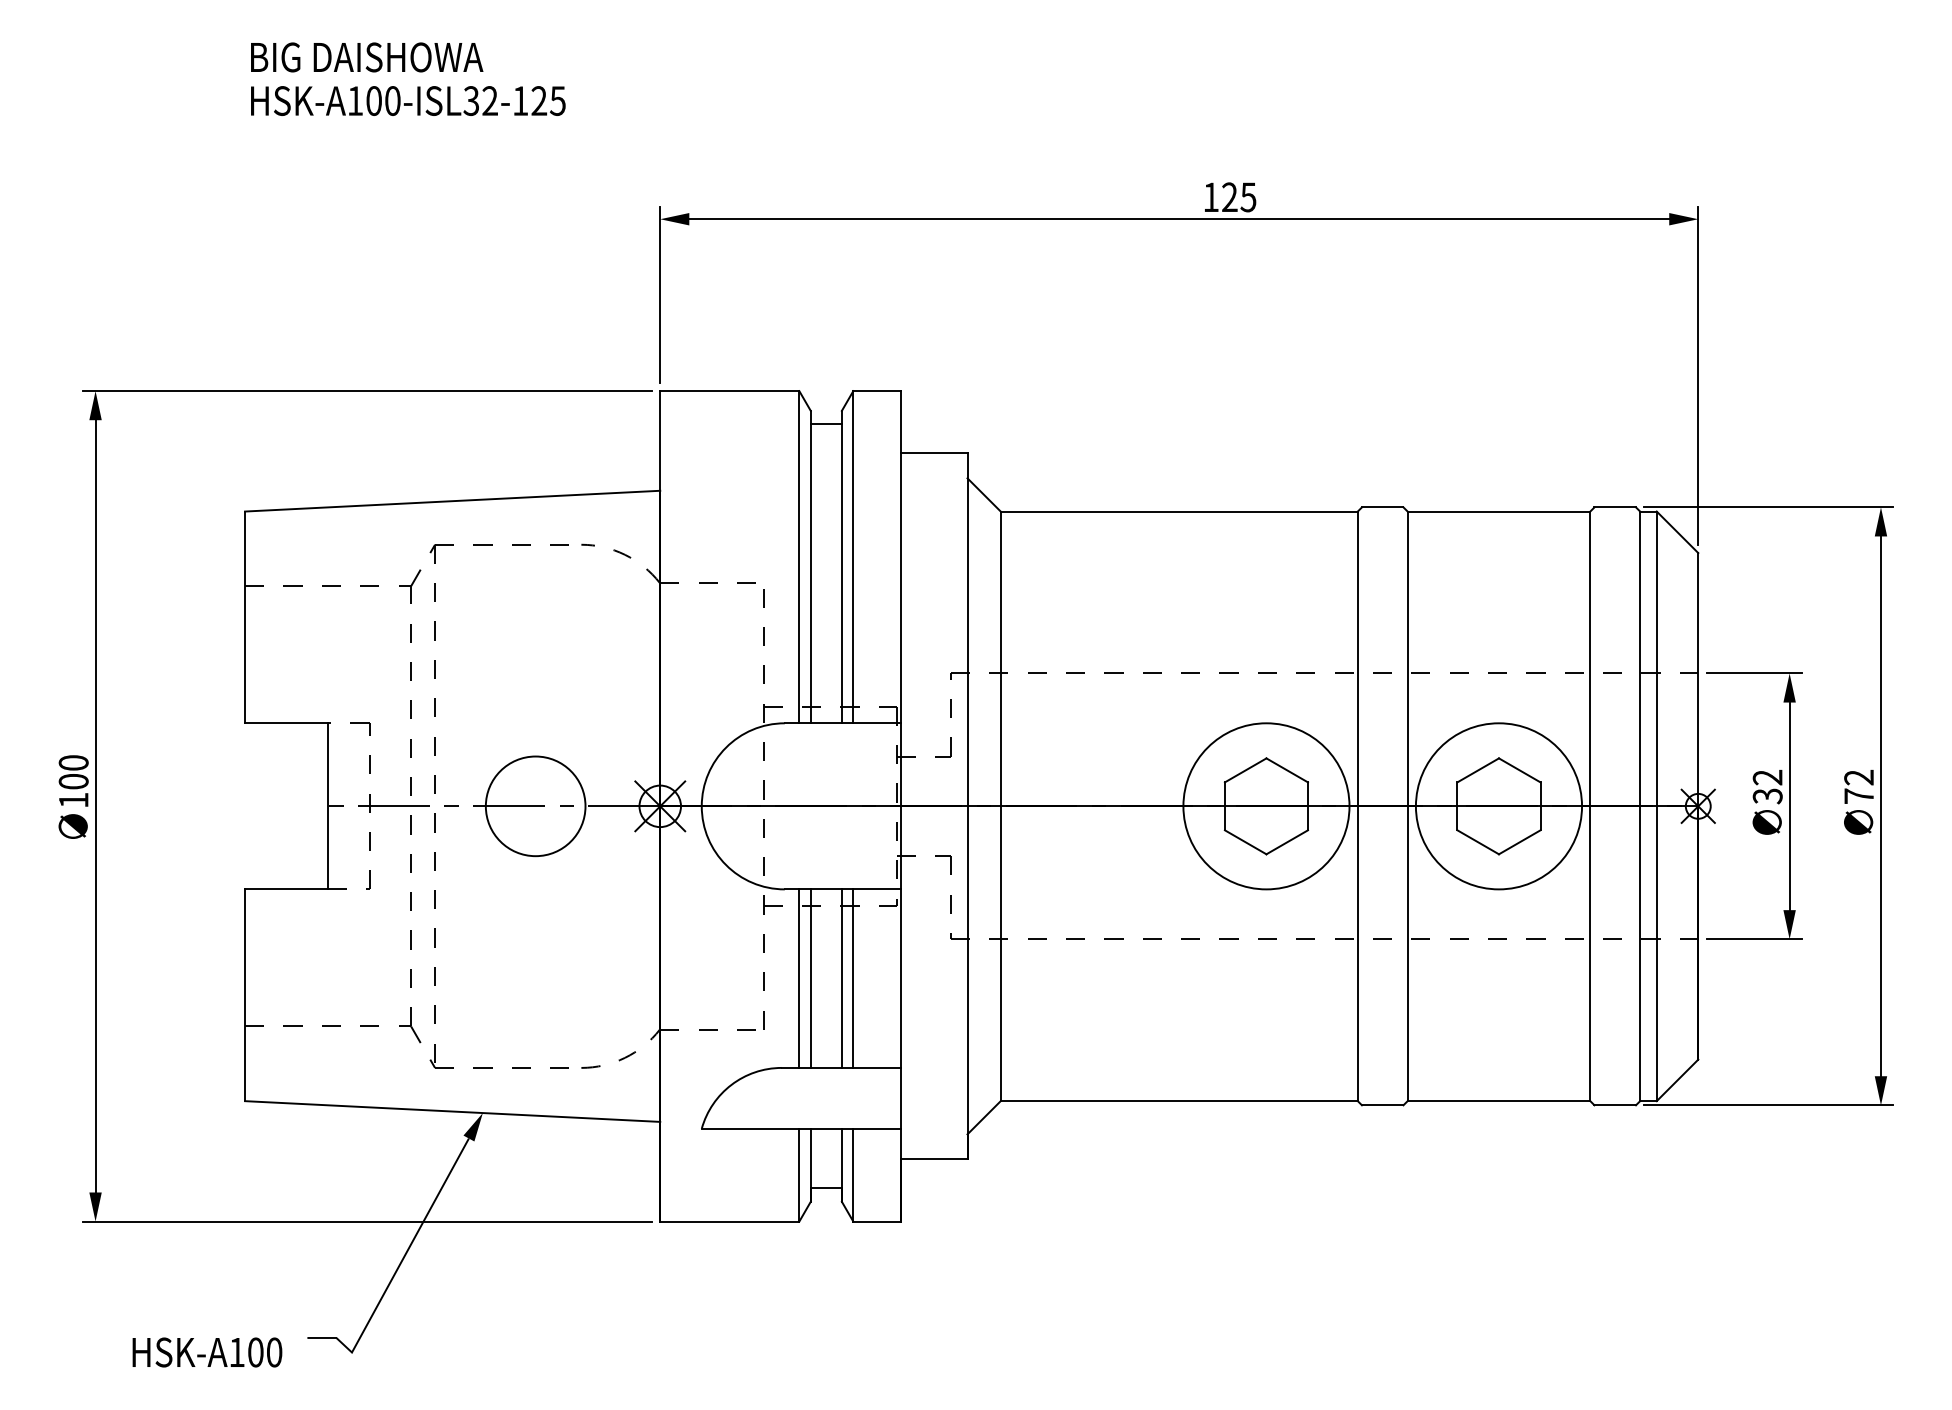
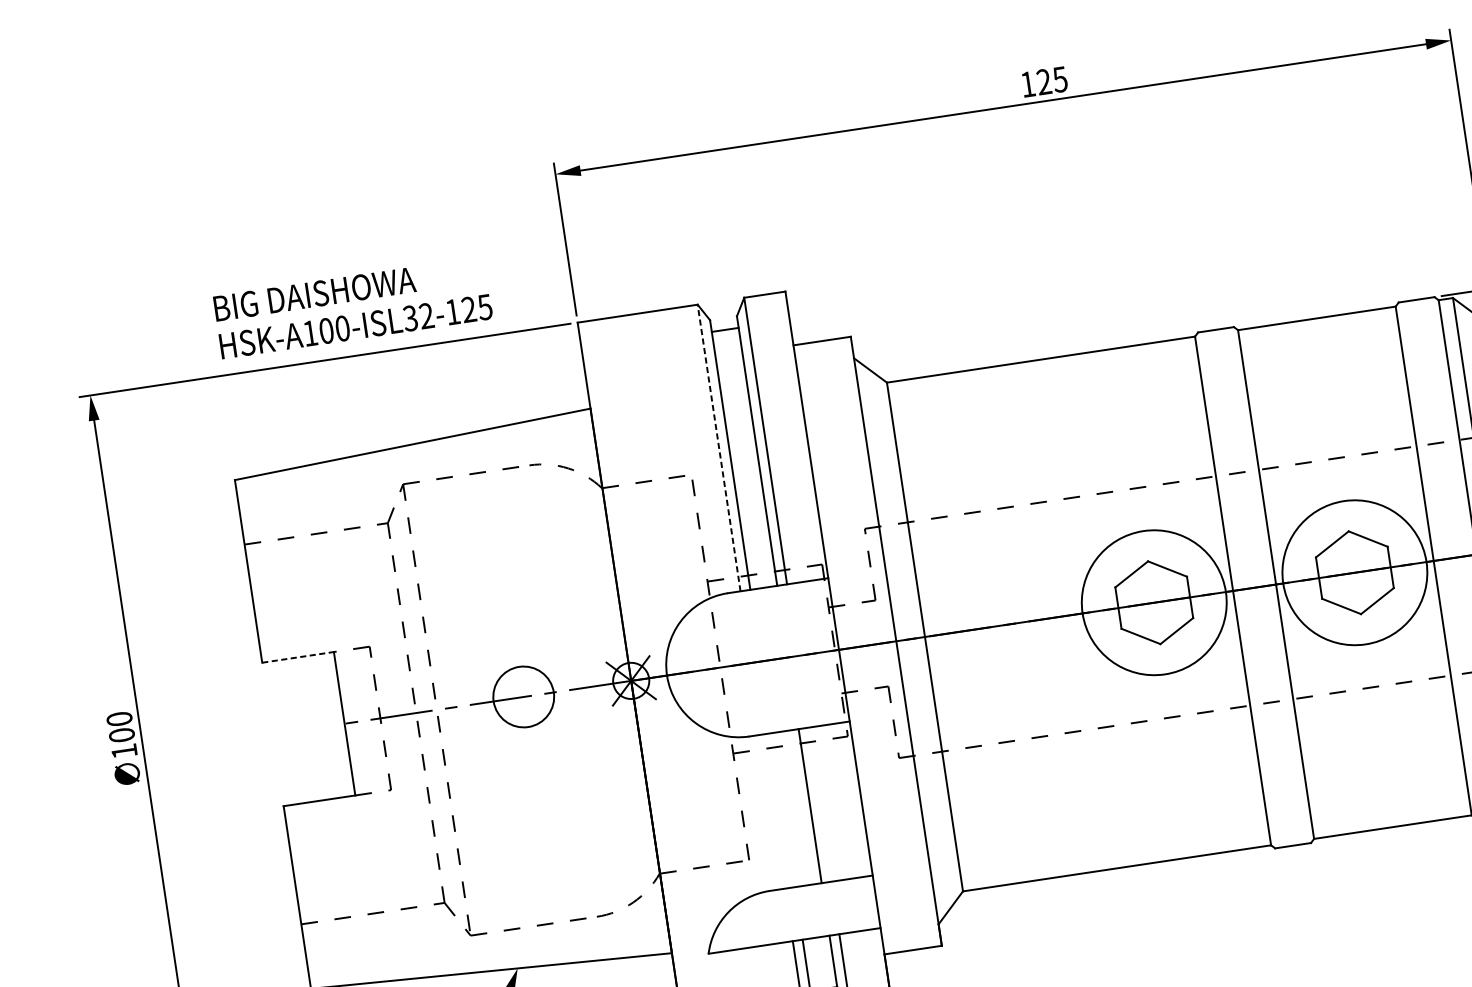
text: (408, 78) -> (353, 307), moved
line: (799, 556) -> (719, 447), solid -> dashed
line: (286, 723) -> (298, 657), solid -> dashed
circle: (535, 806) -> (523, 697), size x0.7
line: (799, 978) -> (773, 811), removed
line: (810, 978) -> (783, 810), removed
line: (853, 978) -> (820, 804), removed

